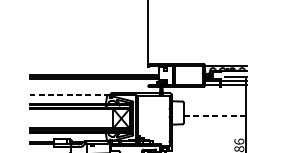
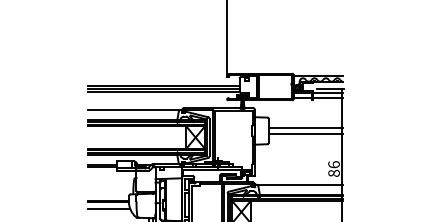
line: (69, 95) -> (134, 110), dashed -> solid
line: (214, 110) -> (305, 127), added
line: (214, 115) -> (305, 134), dashed -> solid

